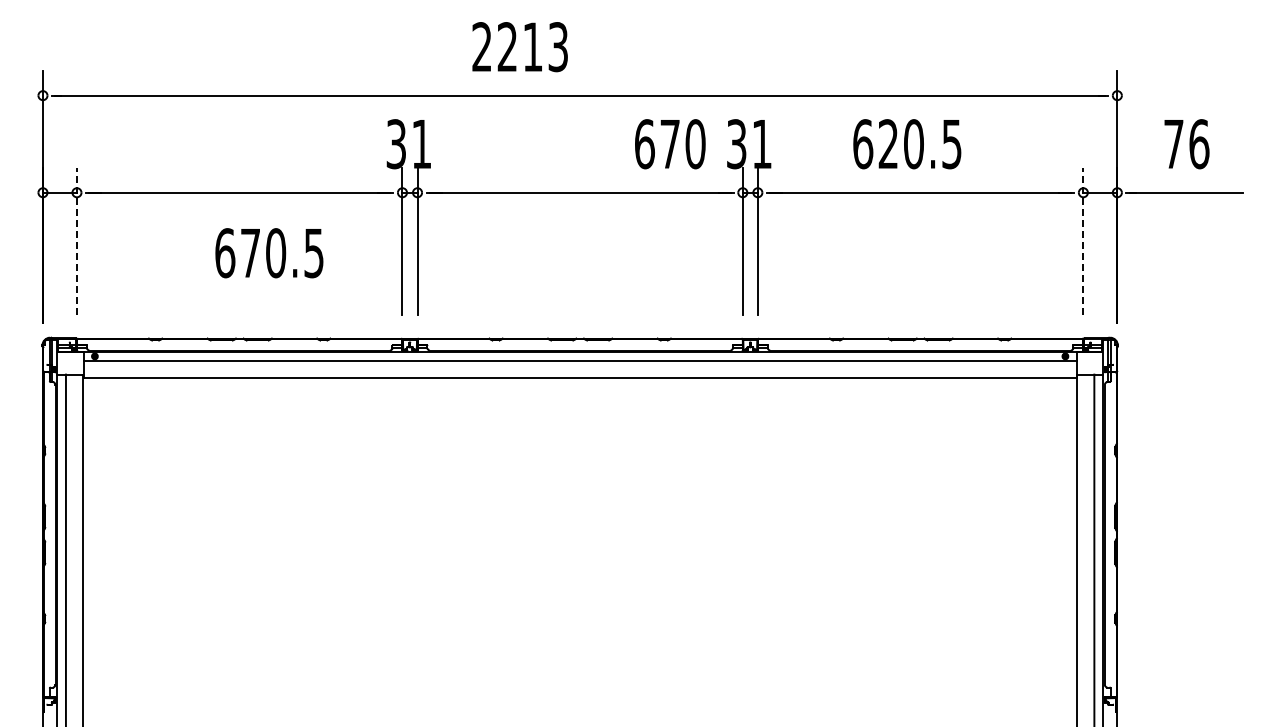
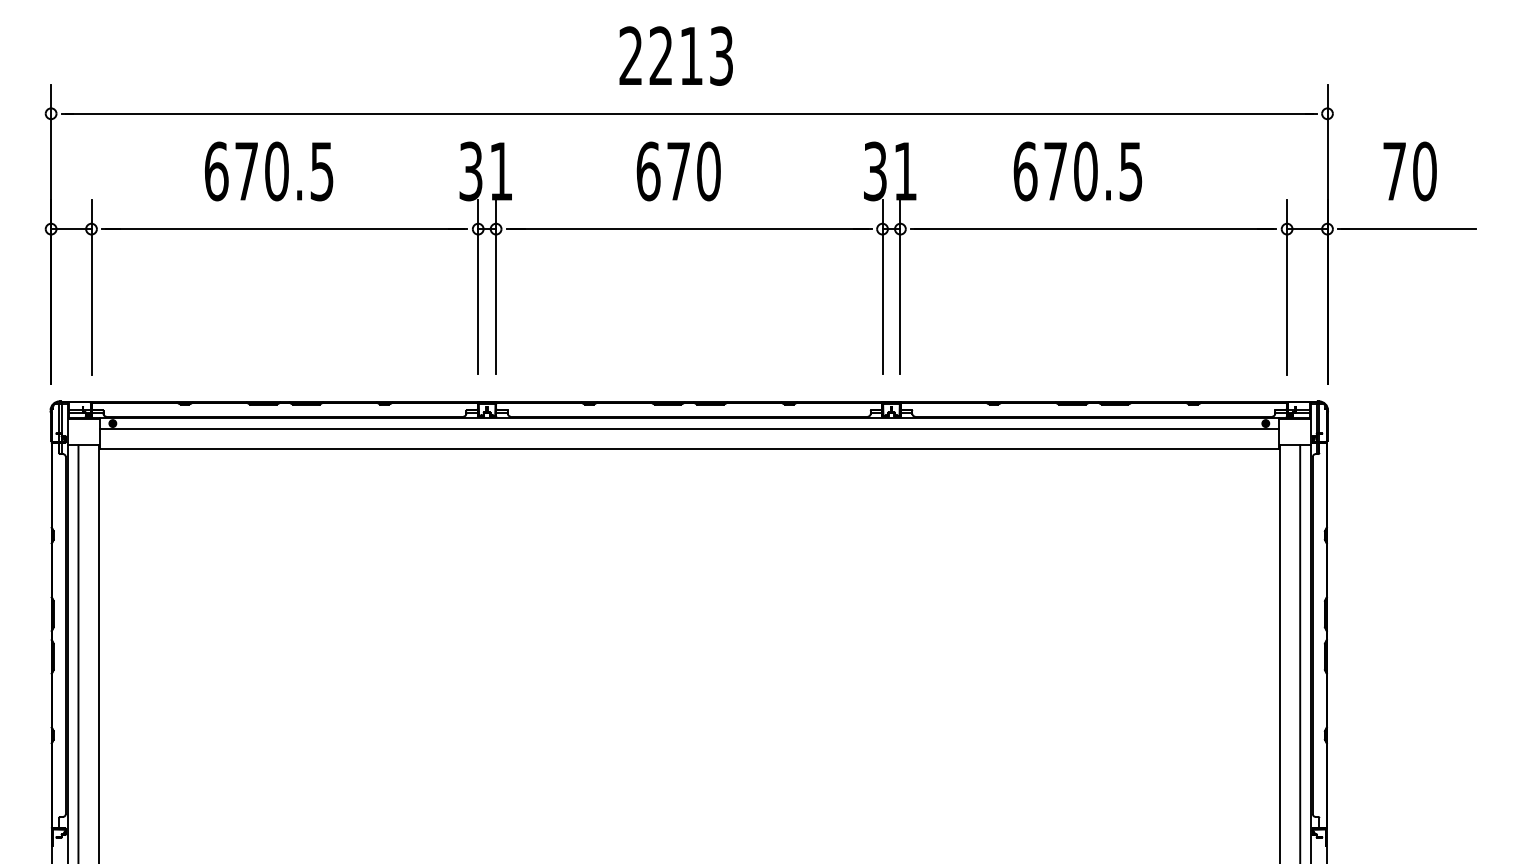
text: (519, 47) -> (675, 56), moved
text: (887, 143) -> (1054, 170), 620.5 -> 670.5
text: (670, 144) -> (679, 171), moved
text: (1199, 144) -> (1425, 171), 76 -> 70
line: (76, 241) -> (90, 287), dashed -> solid
line: (1083, 241) -> (1287, 287), dashed -> solid
text: (269, 253) -> (269, 171), moved

